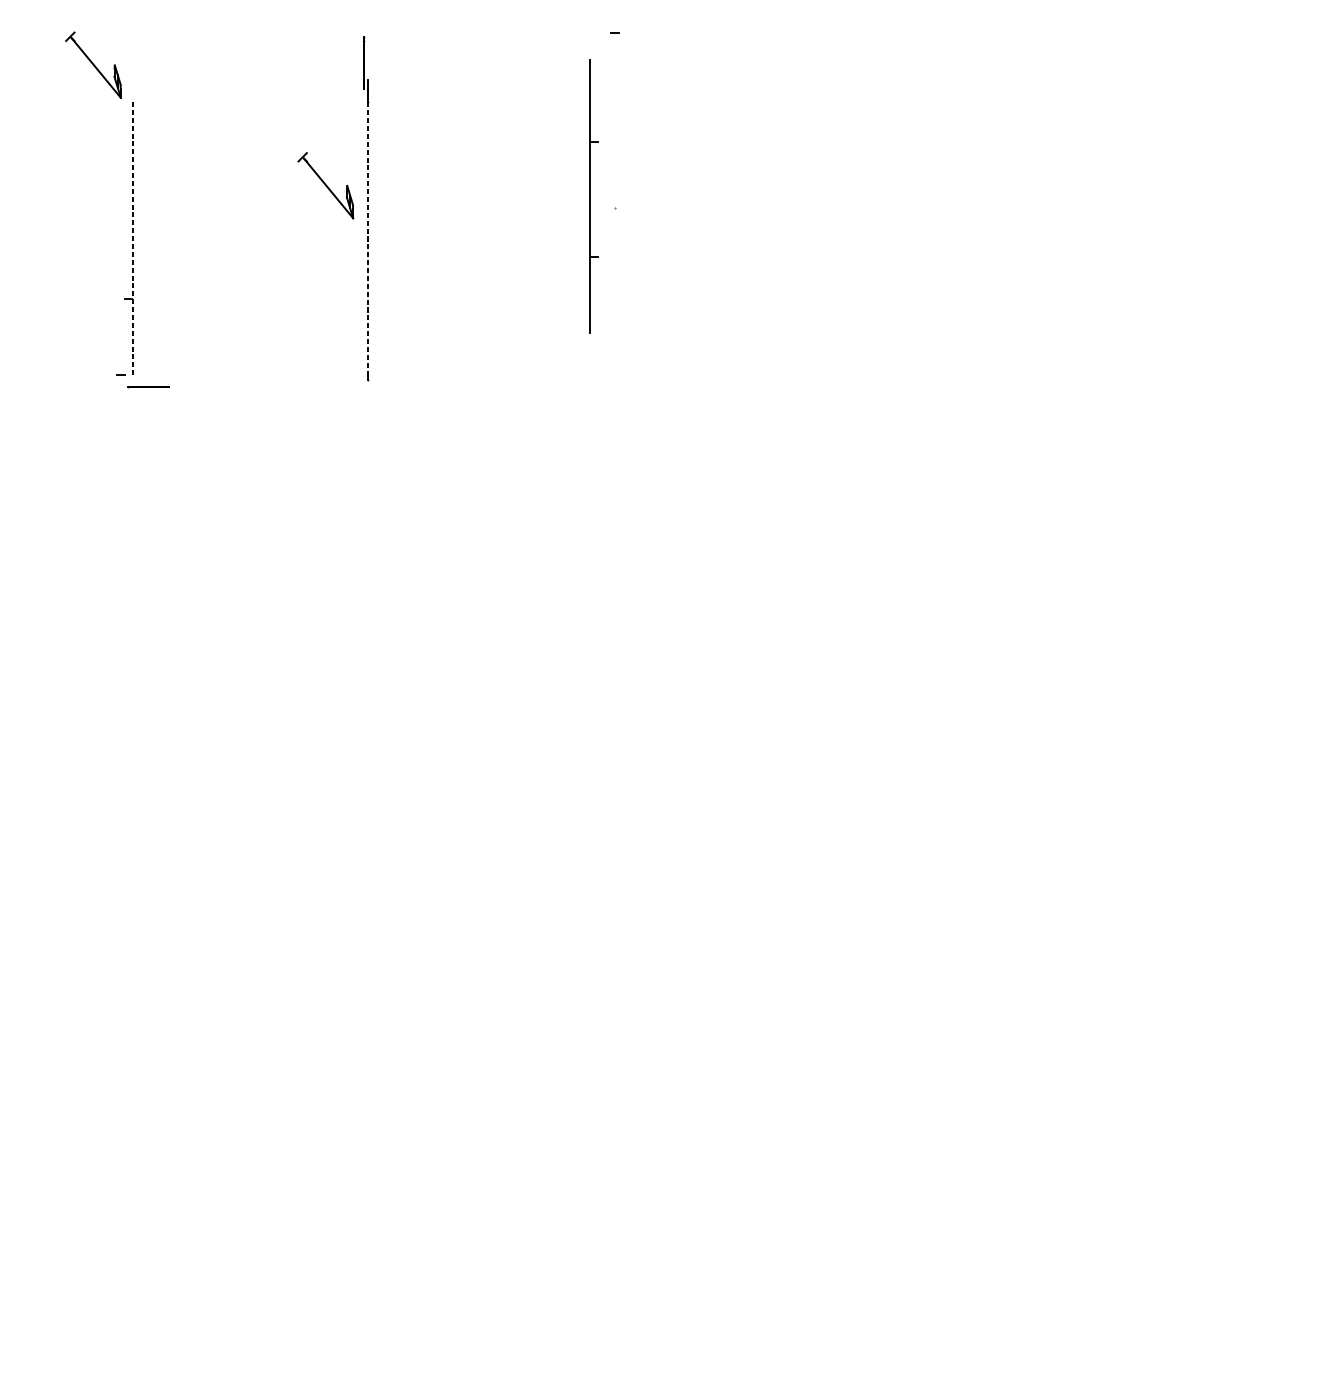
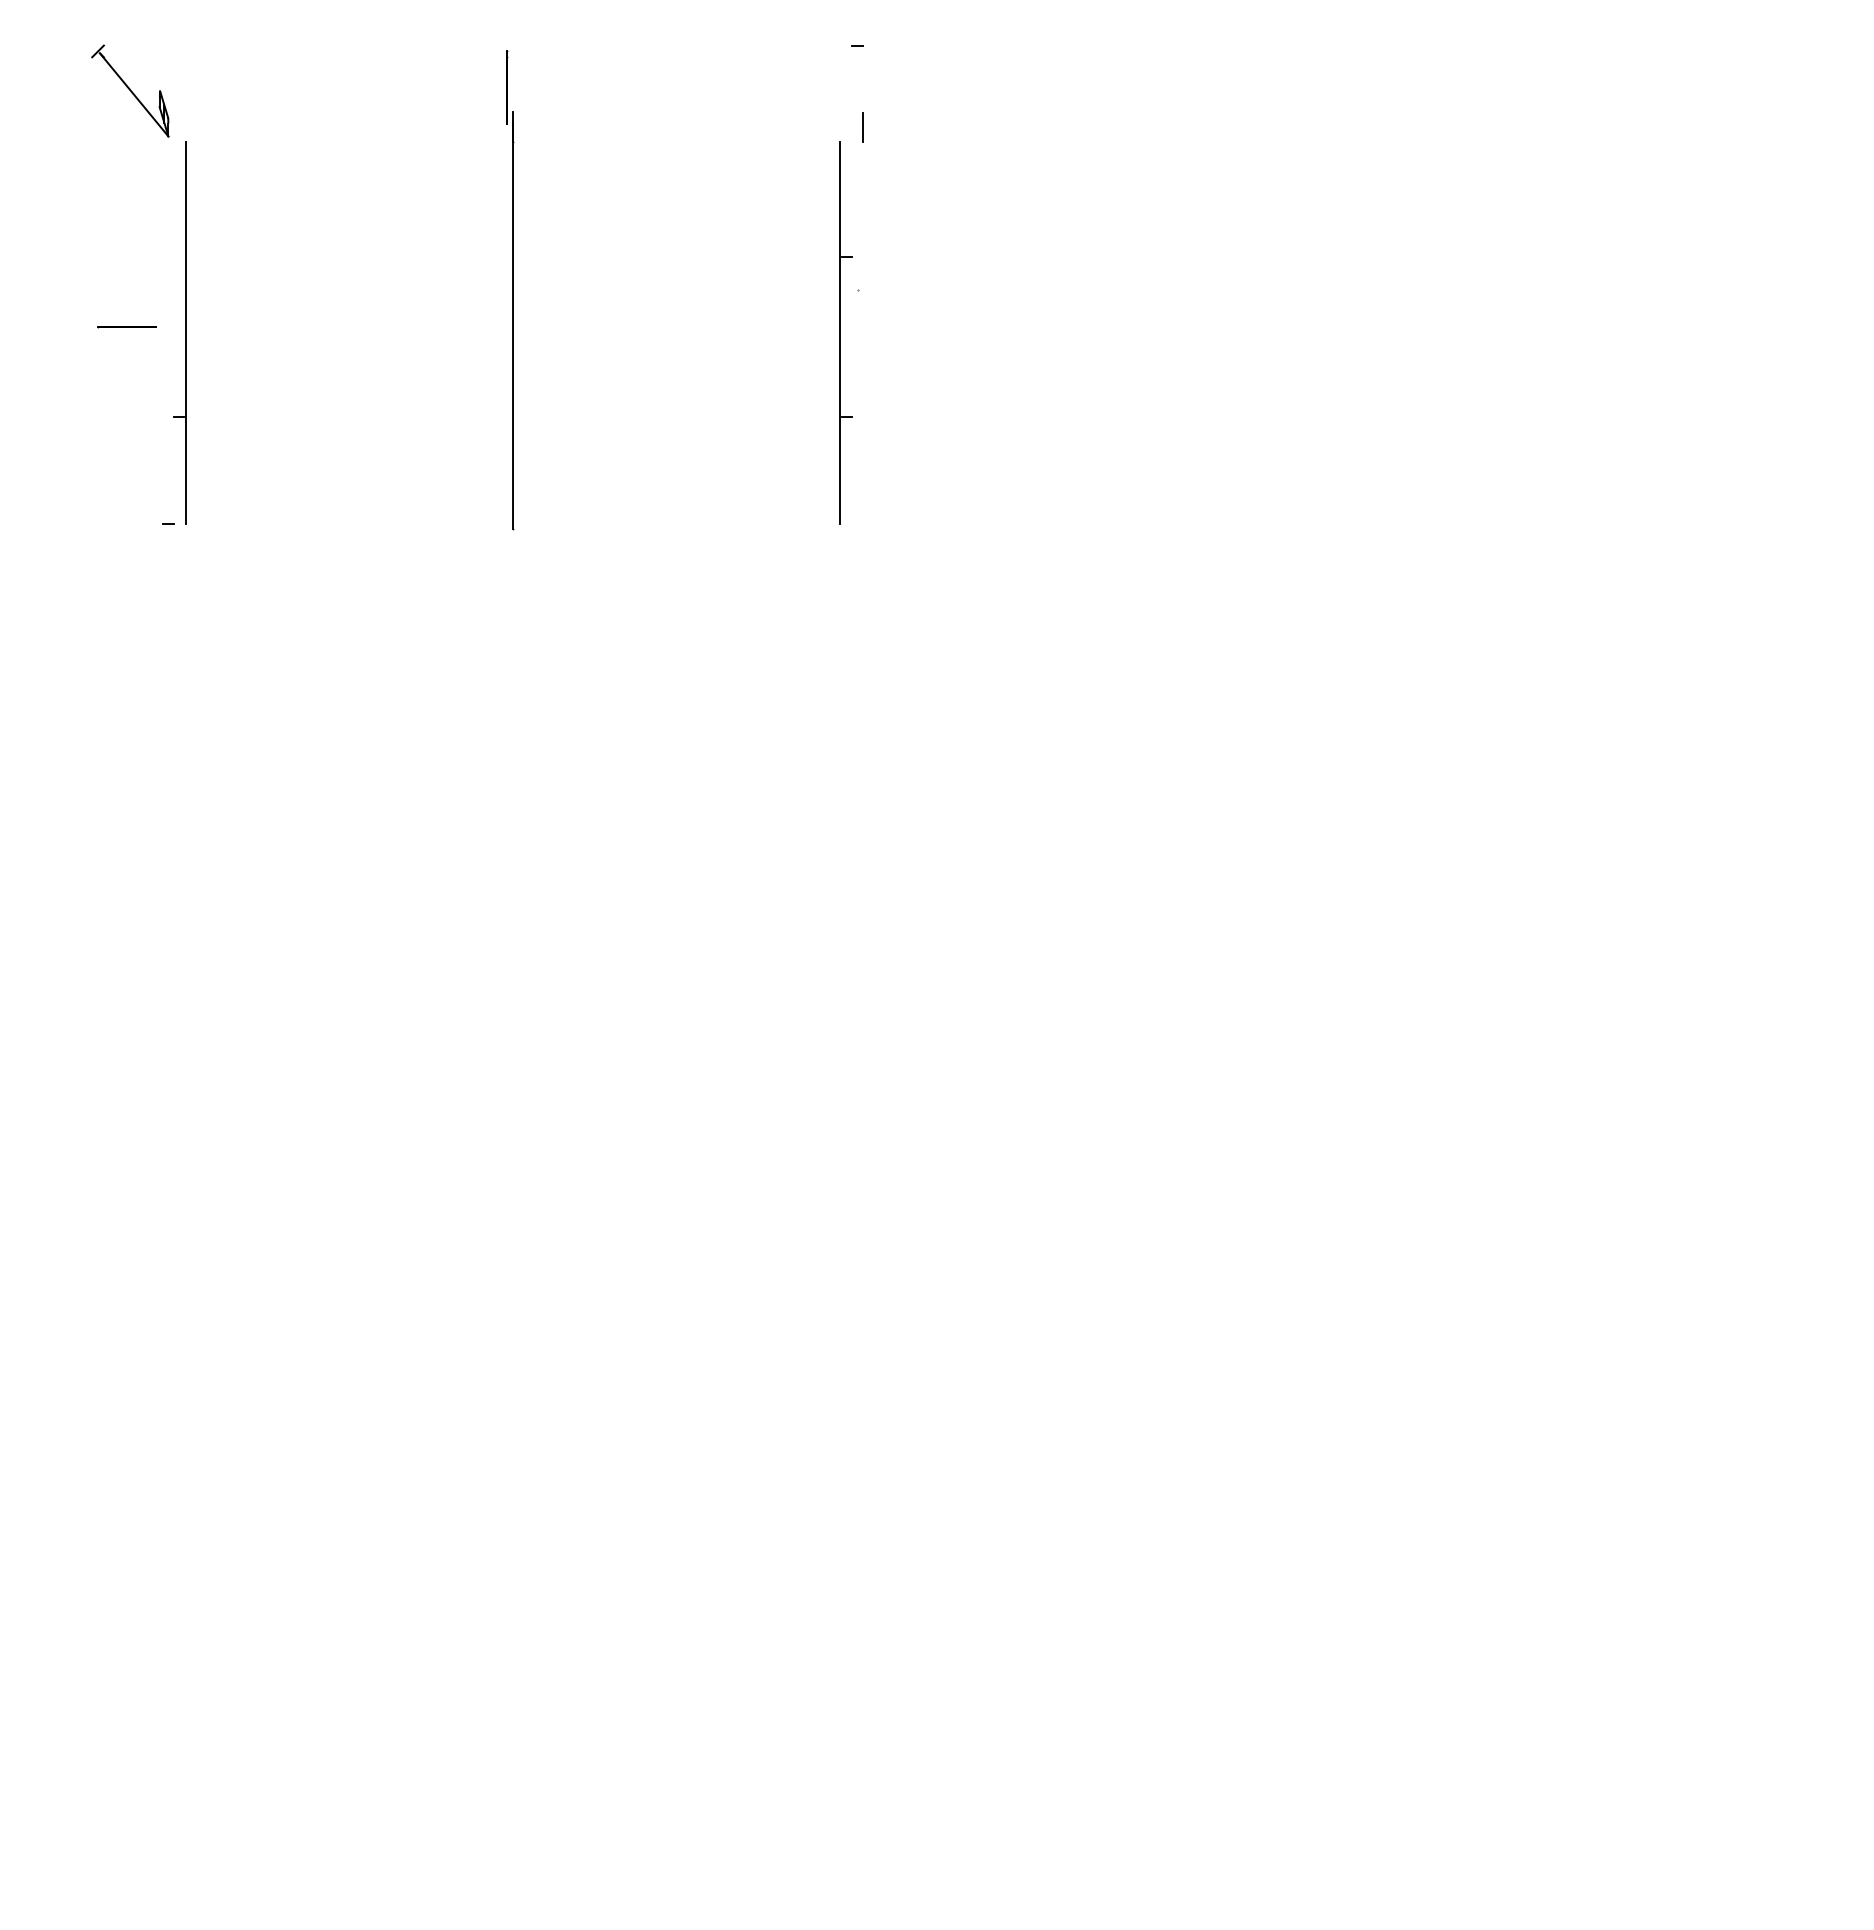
line: (619, 91) -> (863, 127), added
part: (325, 185) -> (454, 258), removed
part: (593, 196) -> (845, 332), moved
arc: (368, 231) -> (513, 322), dashed -> solid
line: (133, 238) -> (186, 332), dashed -> solid
line: (148, 387) -> (126, 327), moved

